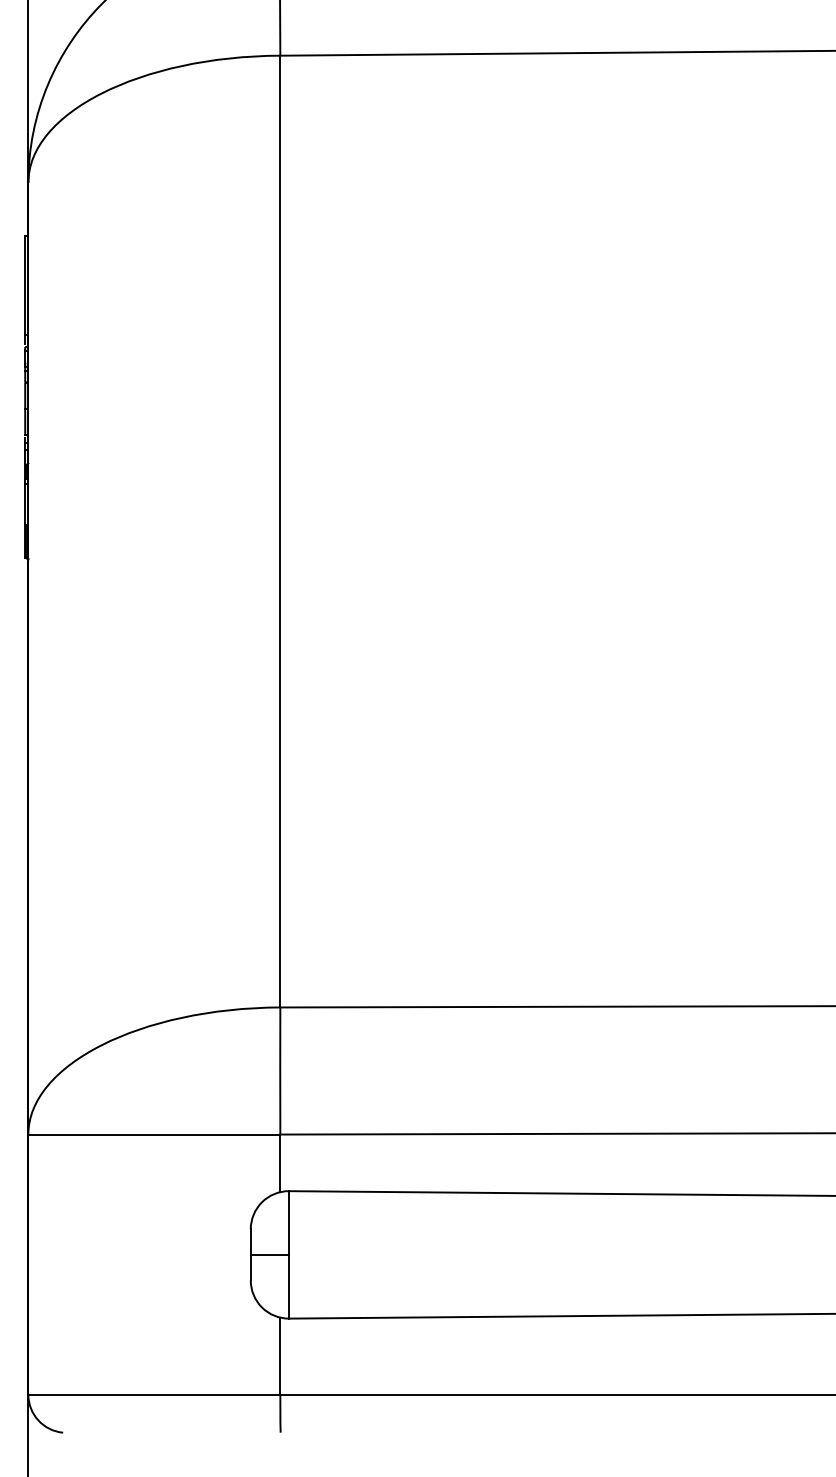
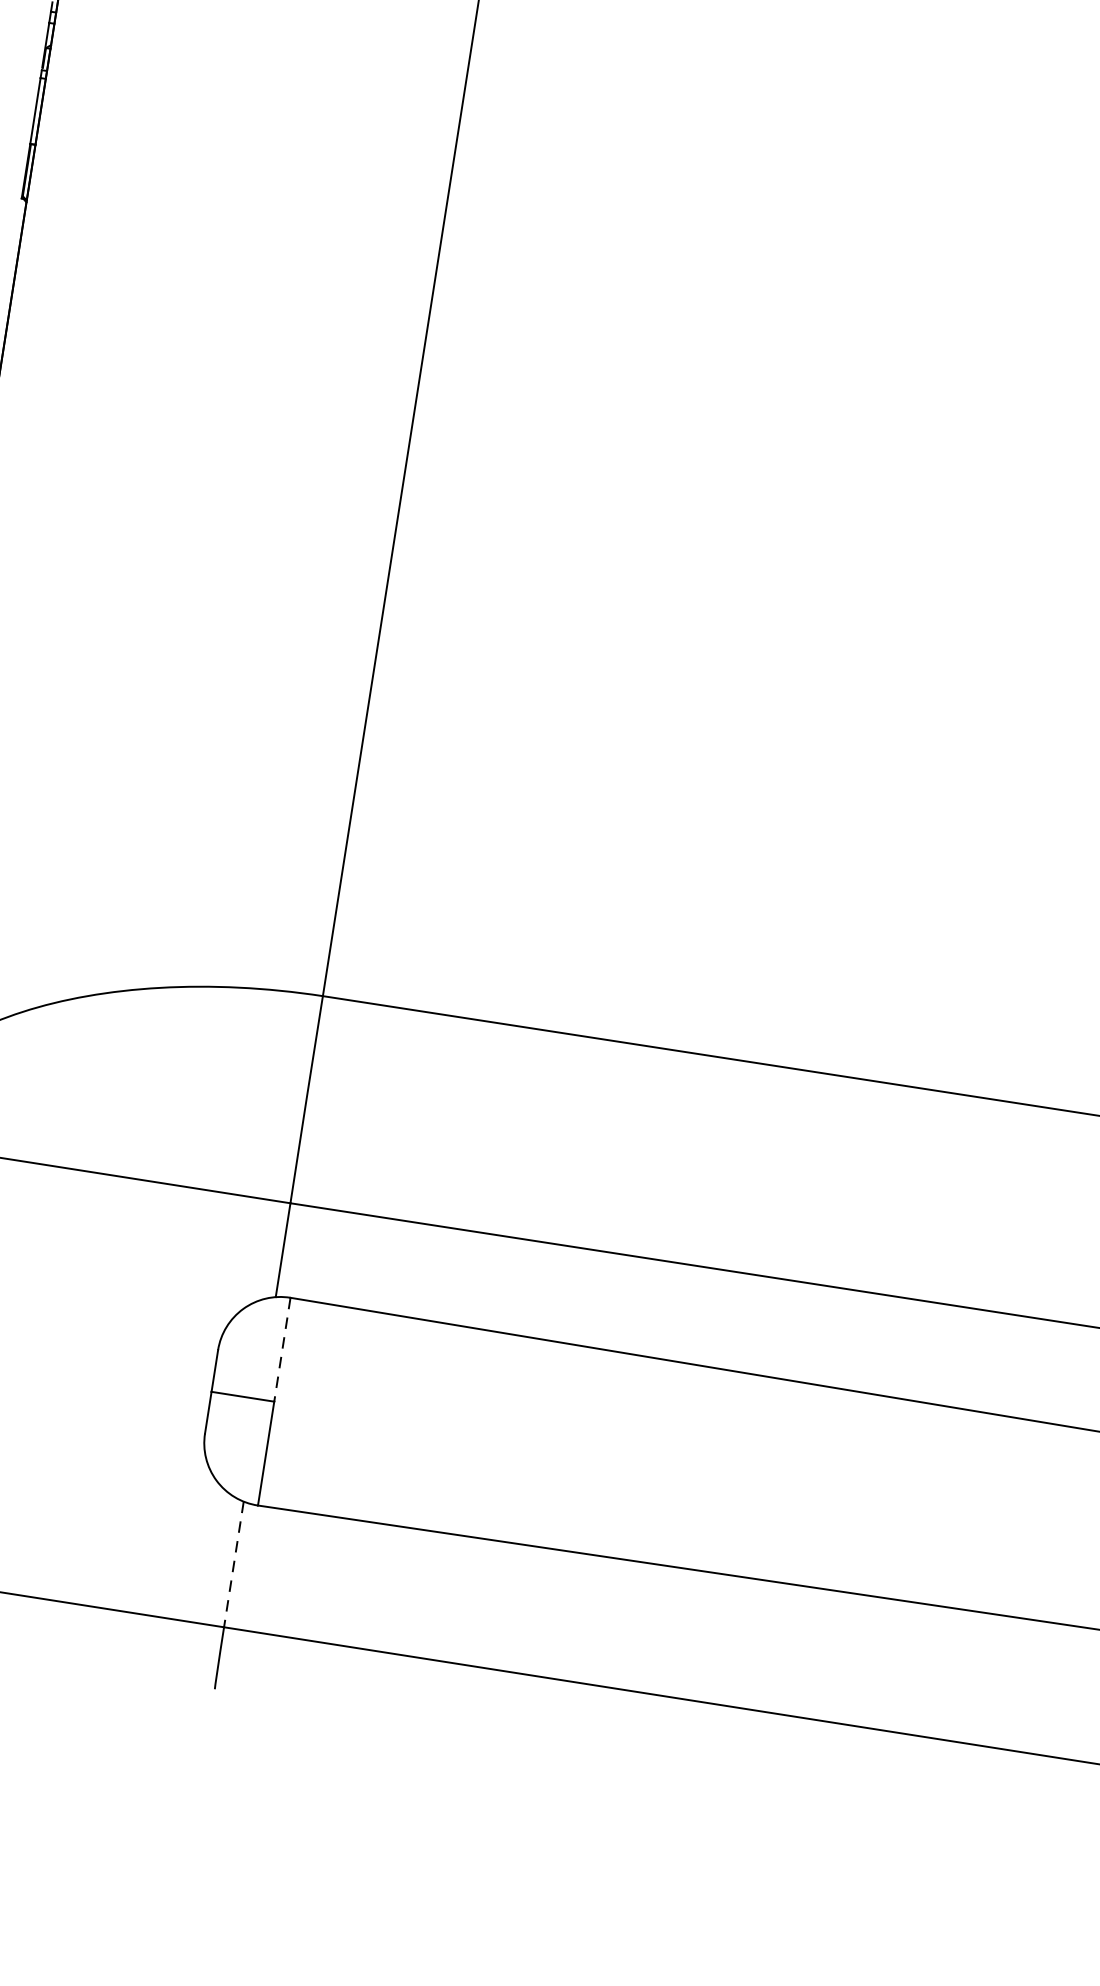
line: (289, 1223) -> (282, 1350), solid -> dashed
line: (280, 1356) -> (234, 1565), solid -> dashed

